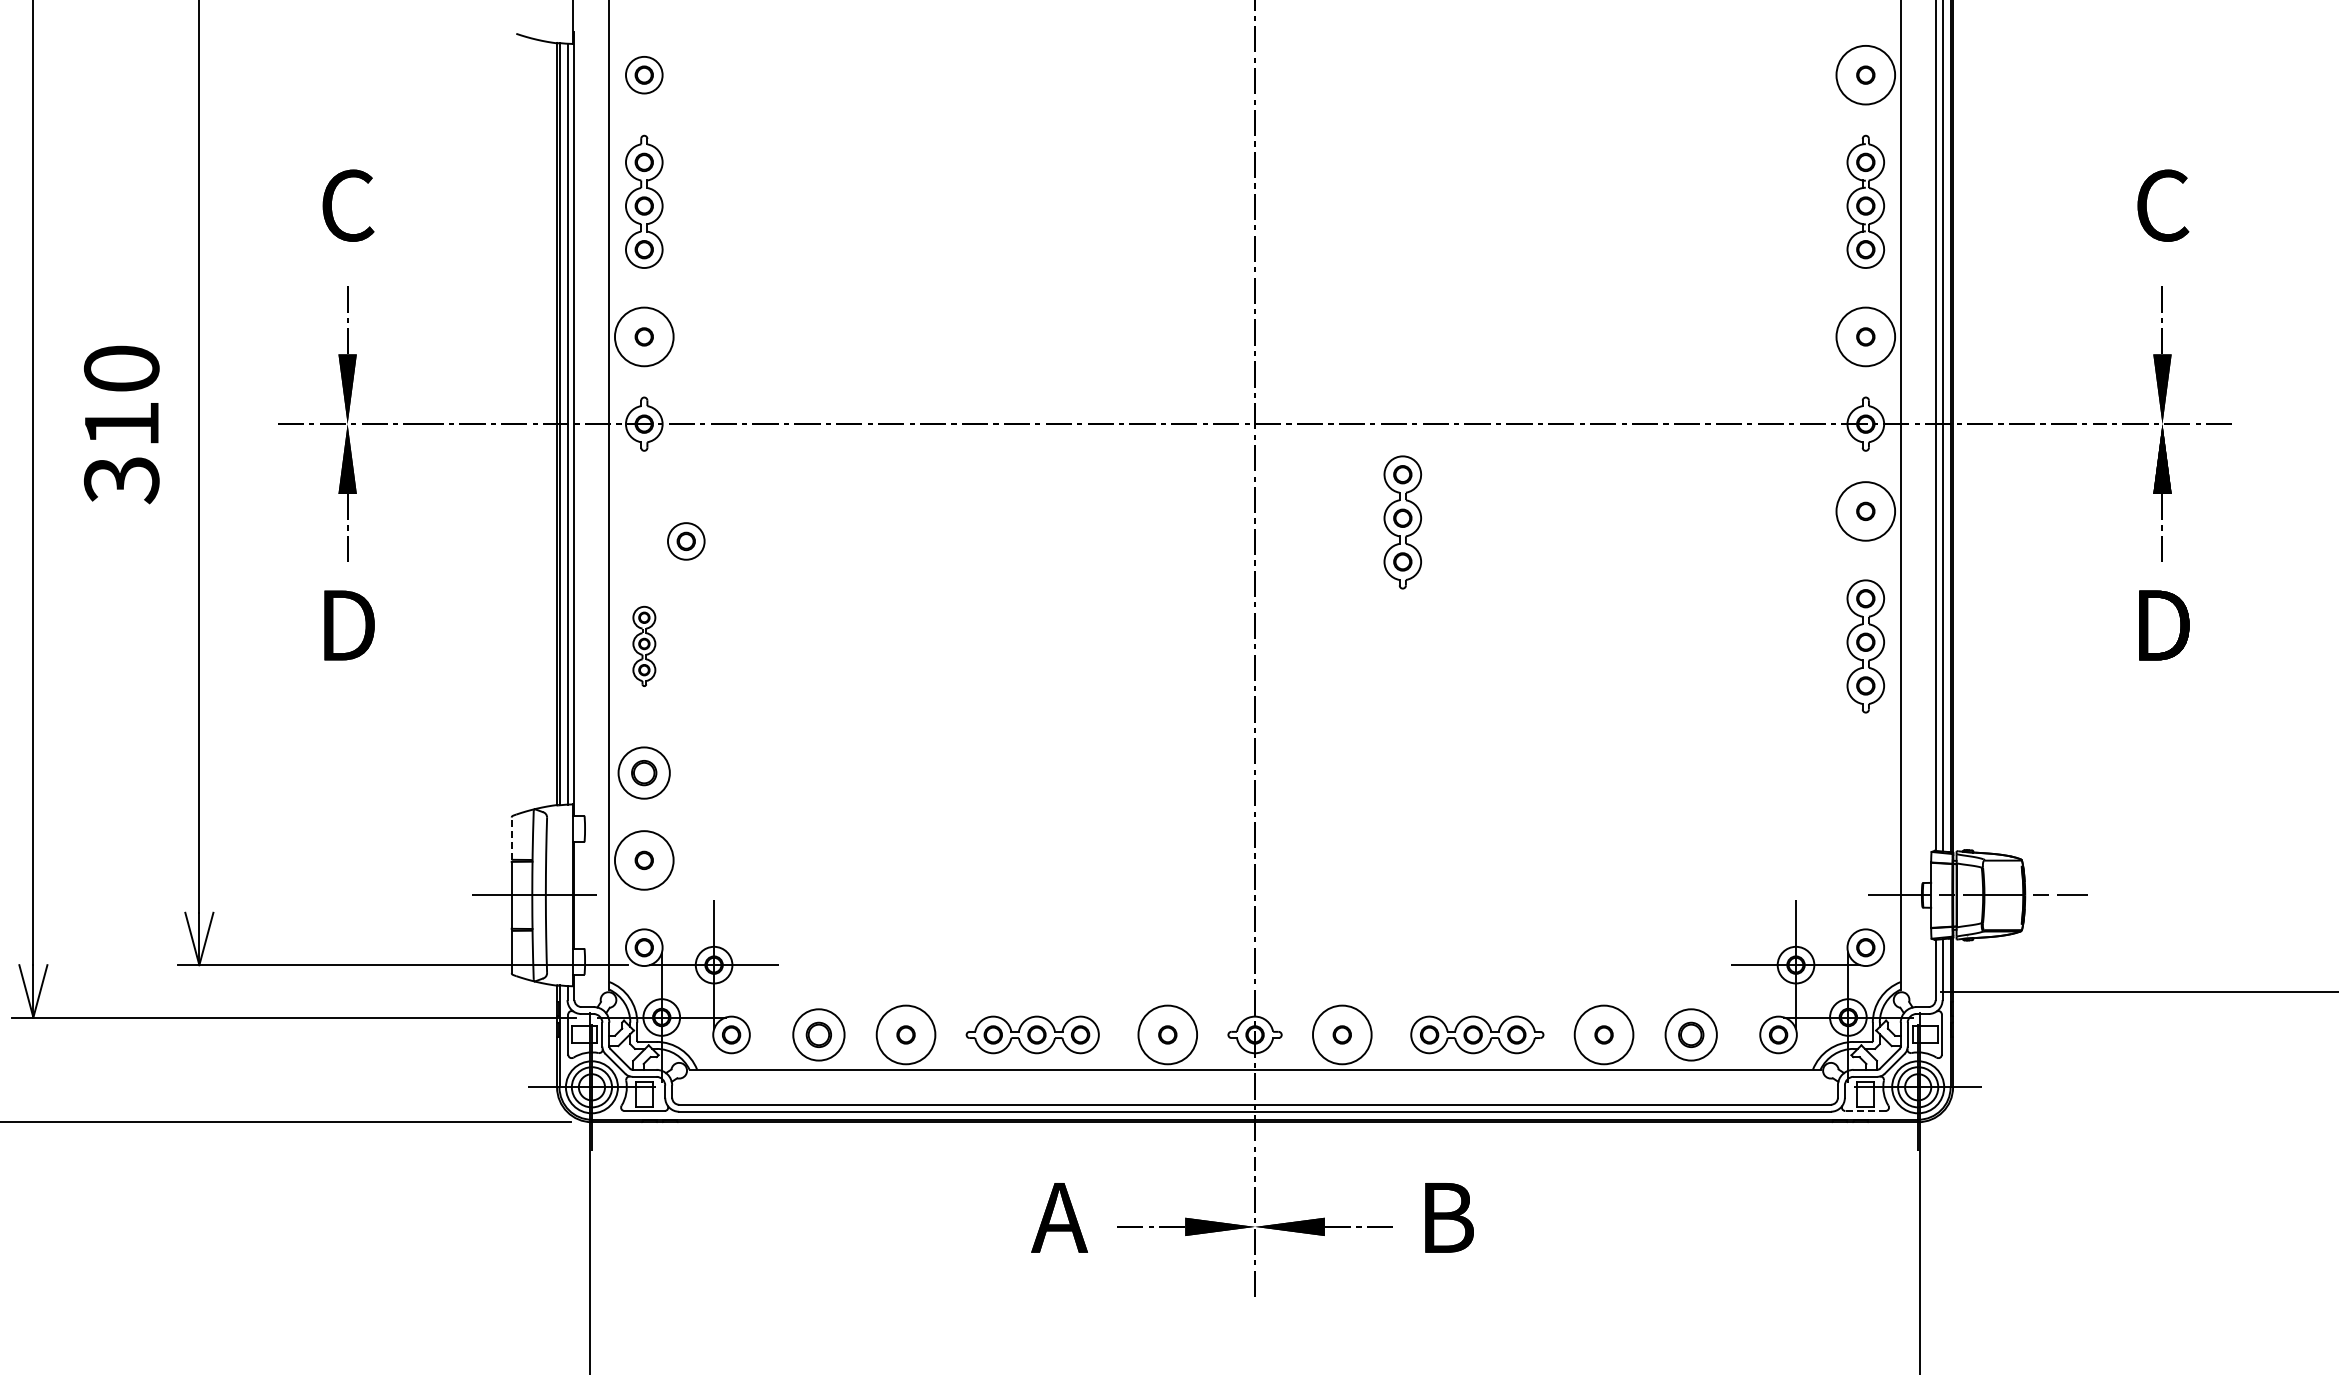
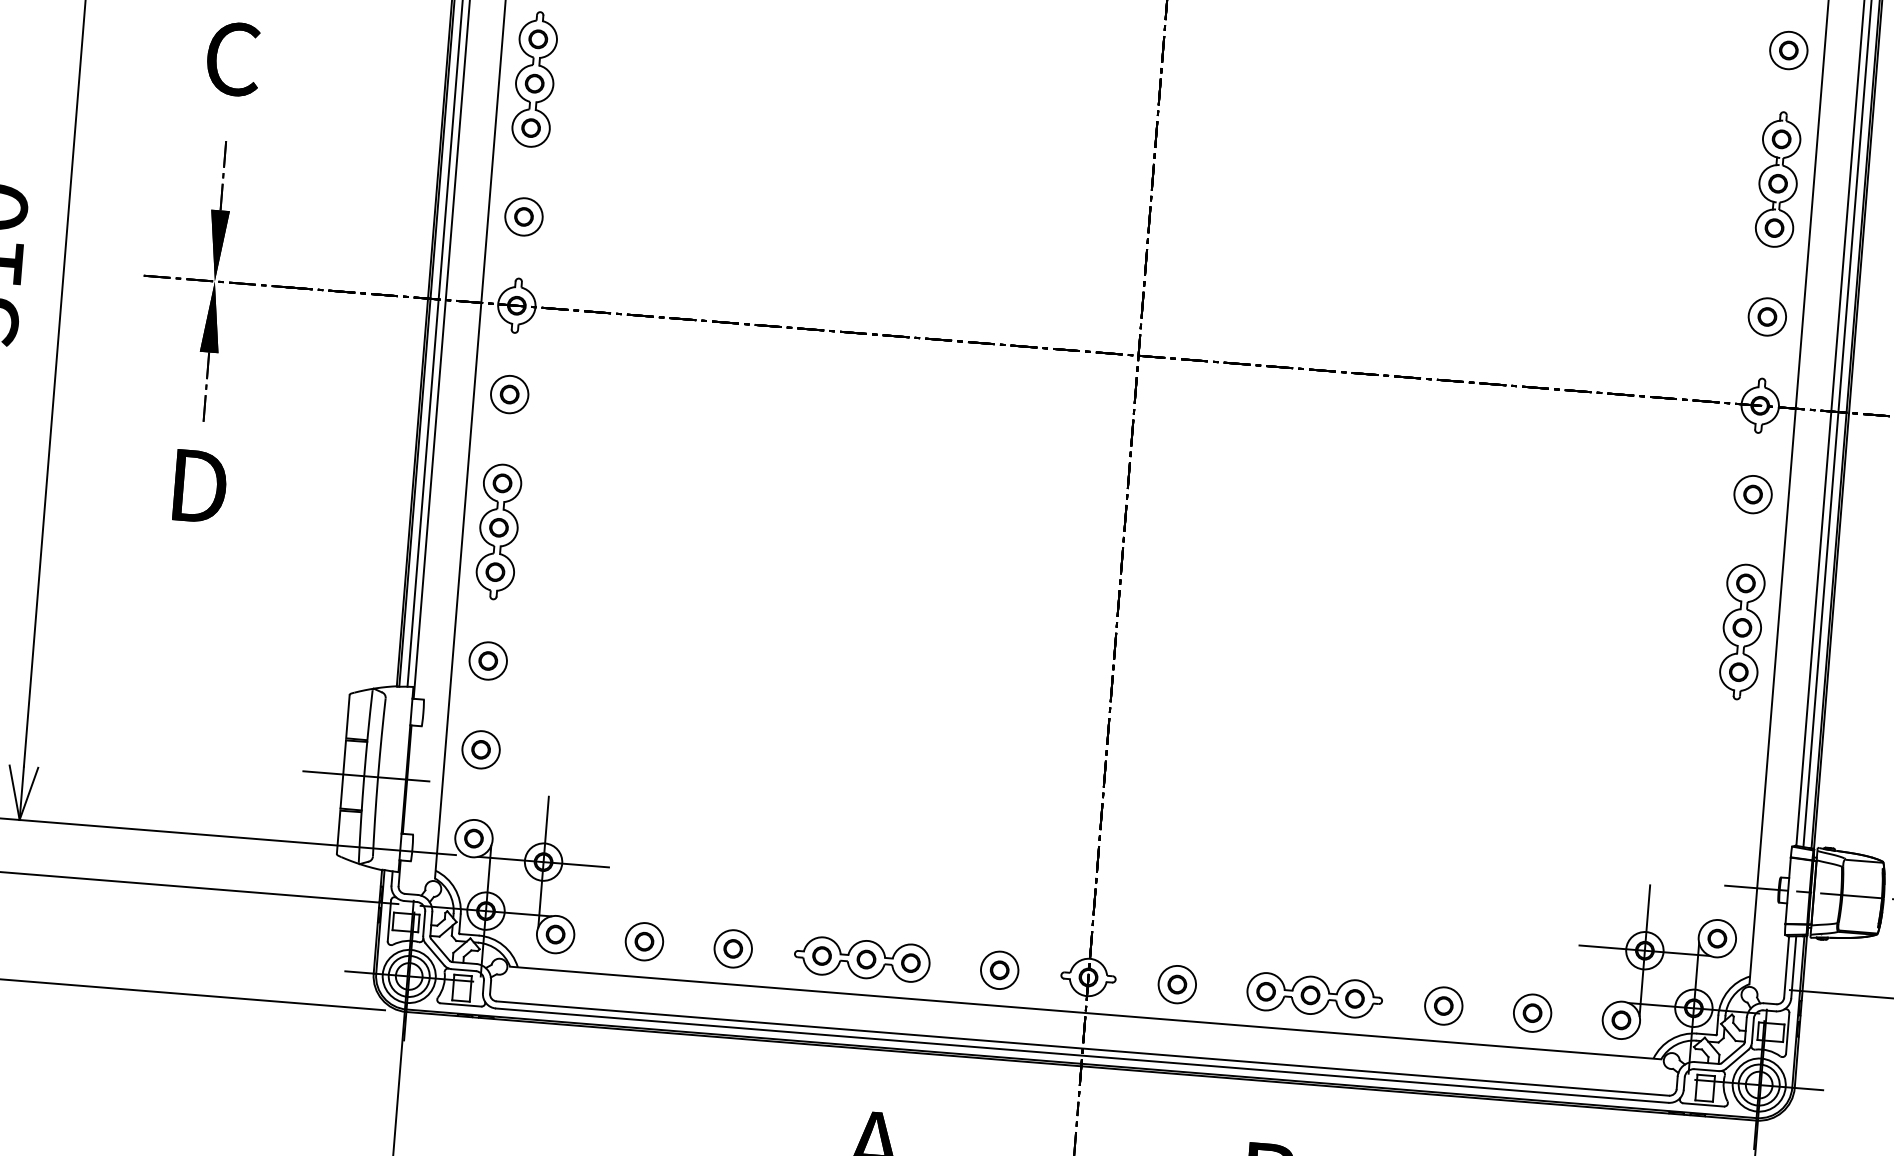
circle: (1865, 74) -> (1788, 49), size x0.62
circle: (643, 336) -> (523, 216), size x0.62
circle: (1865, 336) -> (1767, 316), size x0.62
circle: (1865, 511) -> (1752, 494), size x0.62
part: (1402, 522) -> (1280, 467), removed
part: (686, 541) -> (509, 394), moved
part: (644, 646) -> (498, 532), size x1.67
part: (644, 773) -> (488, 661), size x0.71
line: (511, 838) -> (347, 716), dashed -> solid
circle: (643, 860) -> (480, 749), size x0.62
part: (818, 1034) -> (644, 941), size x0.71
circle: (905, 1034) -> (732, 948), size x0.62
circle: (1167, 1034) -> (999, 969), size x0.62
circle: (1342, 1034) -> (1177, 984), size x0.62
circle: (1603, 1034) -> (1443, 1005), size x0.62
part: (1691, 1034) -> (1532, 1012), size x0.71
line: (1864, 1111) -> (1702, 1105), dashed -> solid

